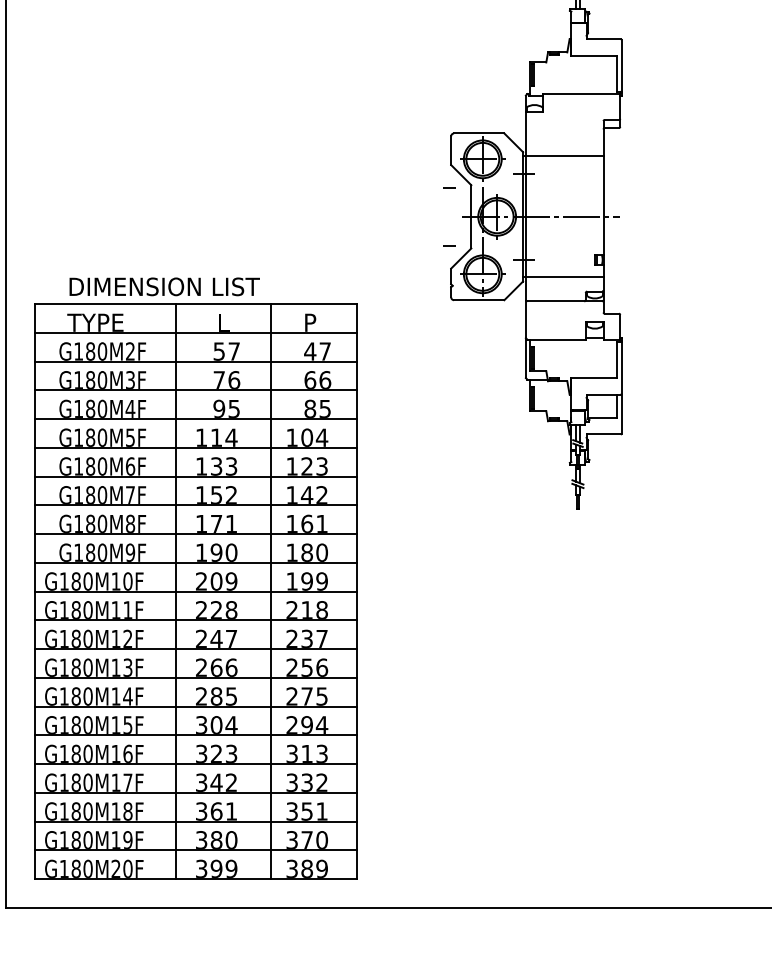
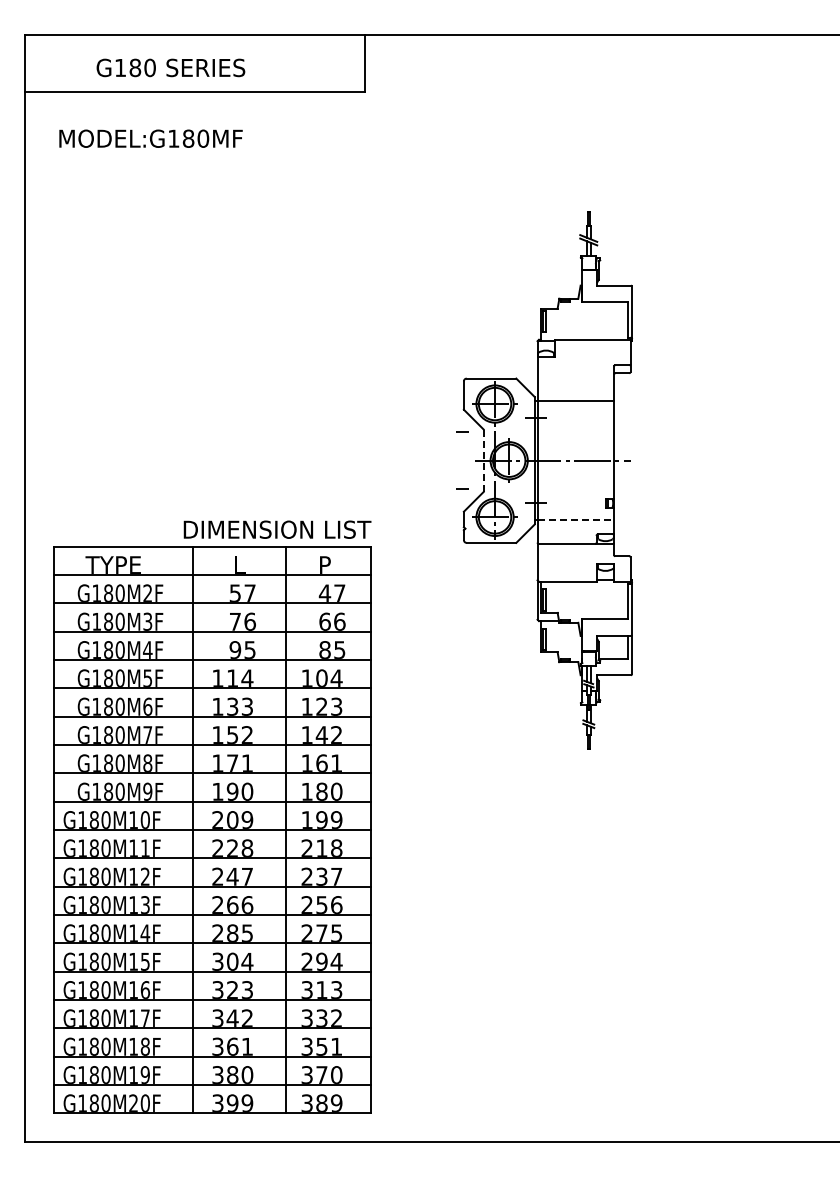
line: (471, 217) -> (483, 461), solid -> dashed
line: (565, 277) -> (576, 520), solid -> dashed
text: (164, 286) -> (277, 529), moved

